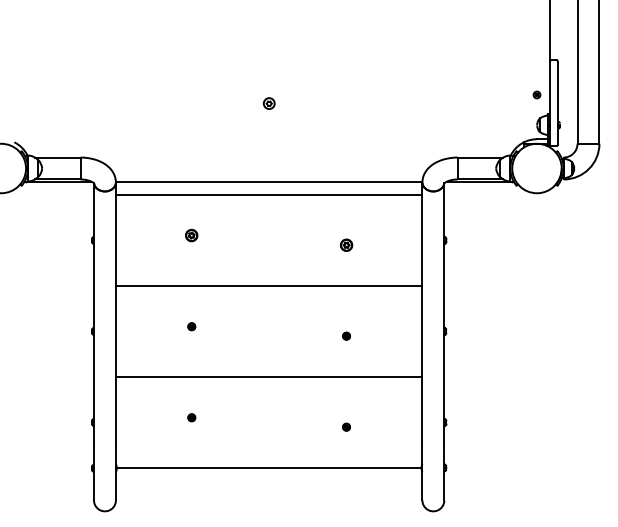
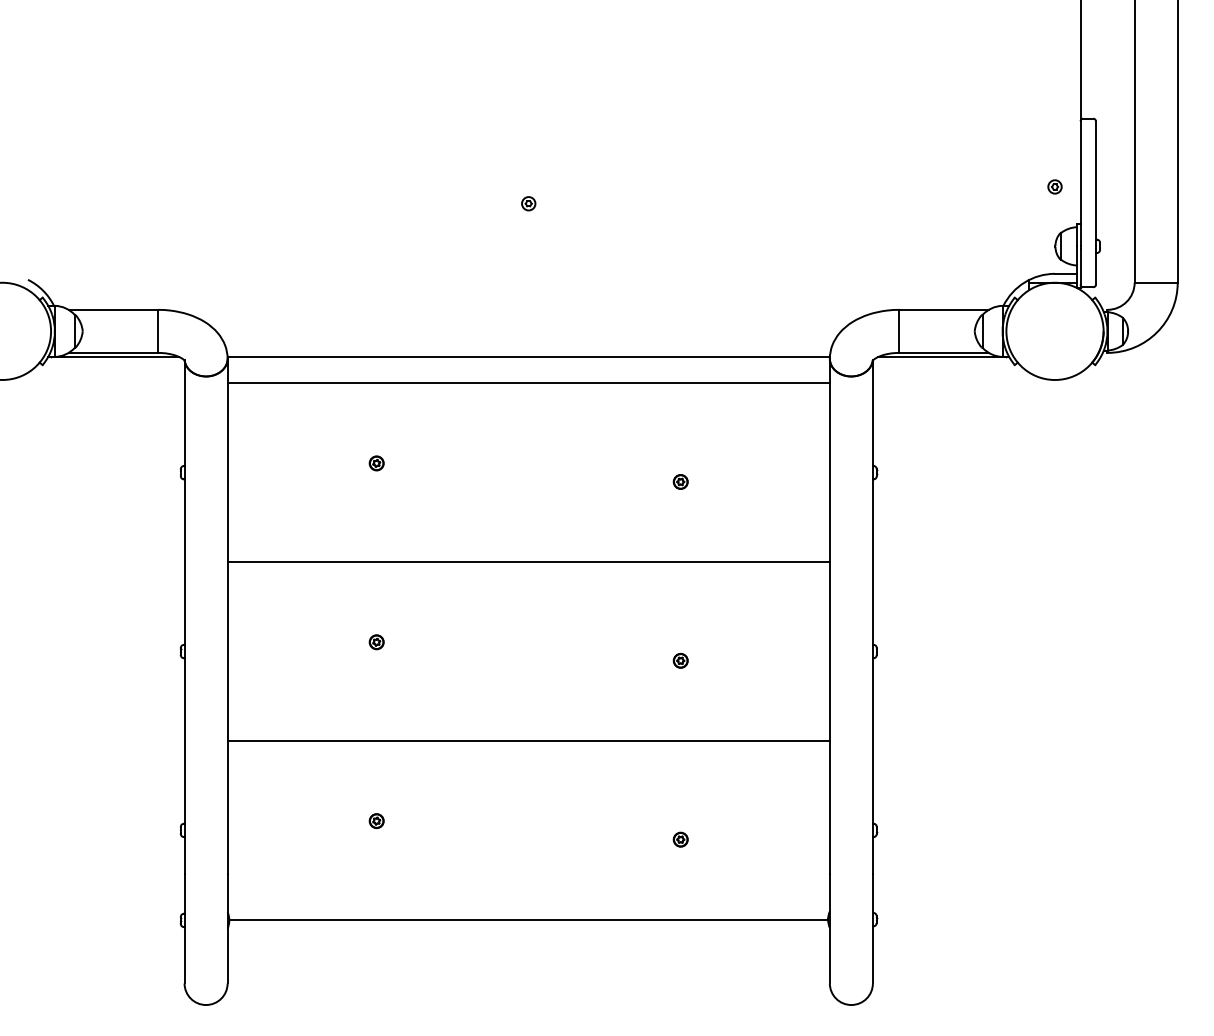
part: (268, 103) -> (527, 203), size x0.62
part: (191, 235) -> (376, 462), size x0.62
part: (346, 244) -> (680, 480), size x0.62

